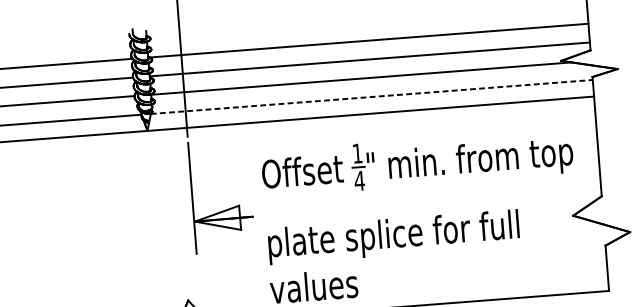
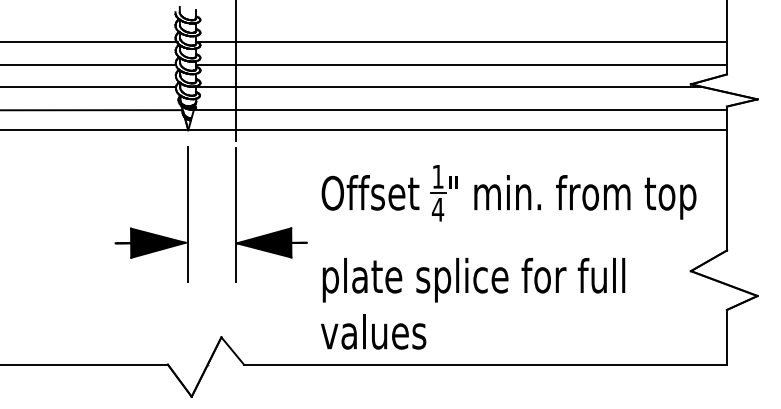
line: (371, 97) -> (460, 110), dashed -> solid
part: (119, 217) -> (146, 231), added
fill: (217, 219) -> (263, 242), added

